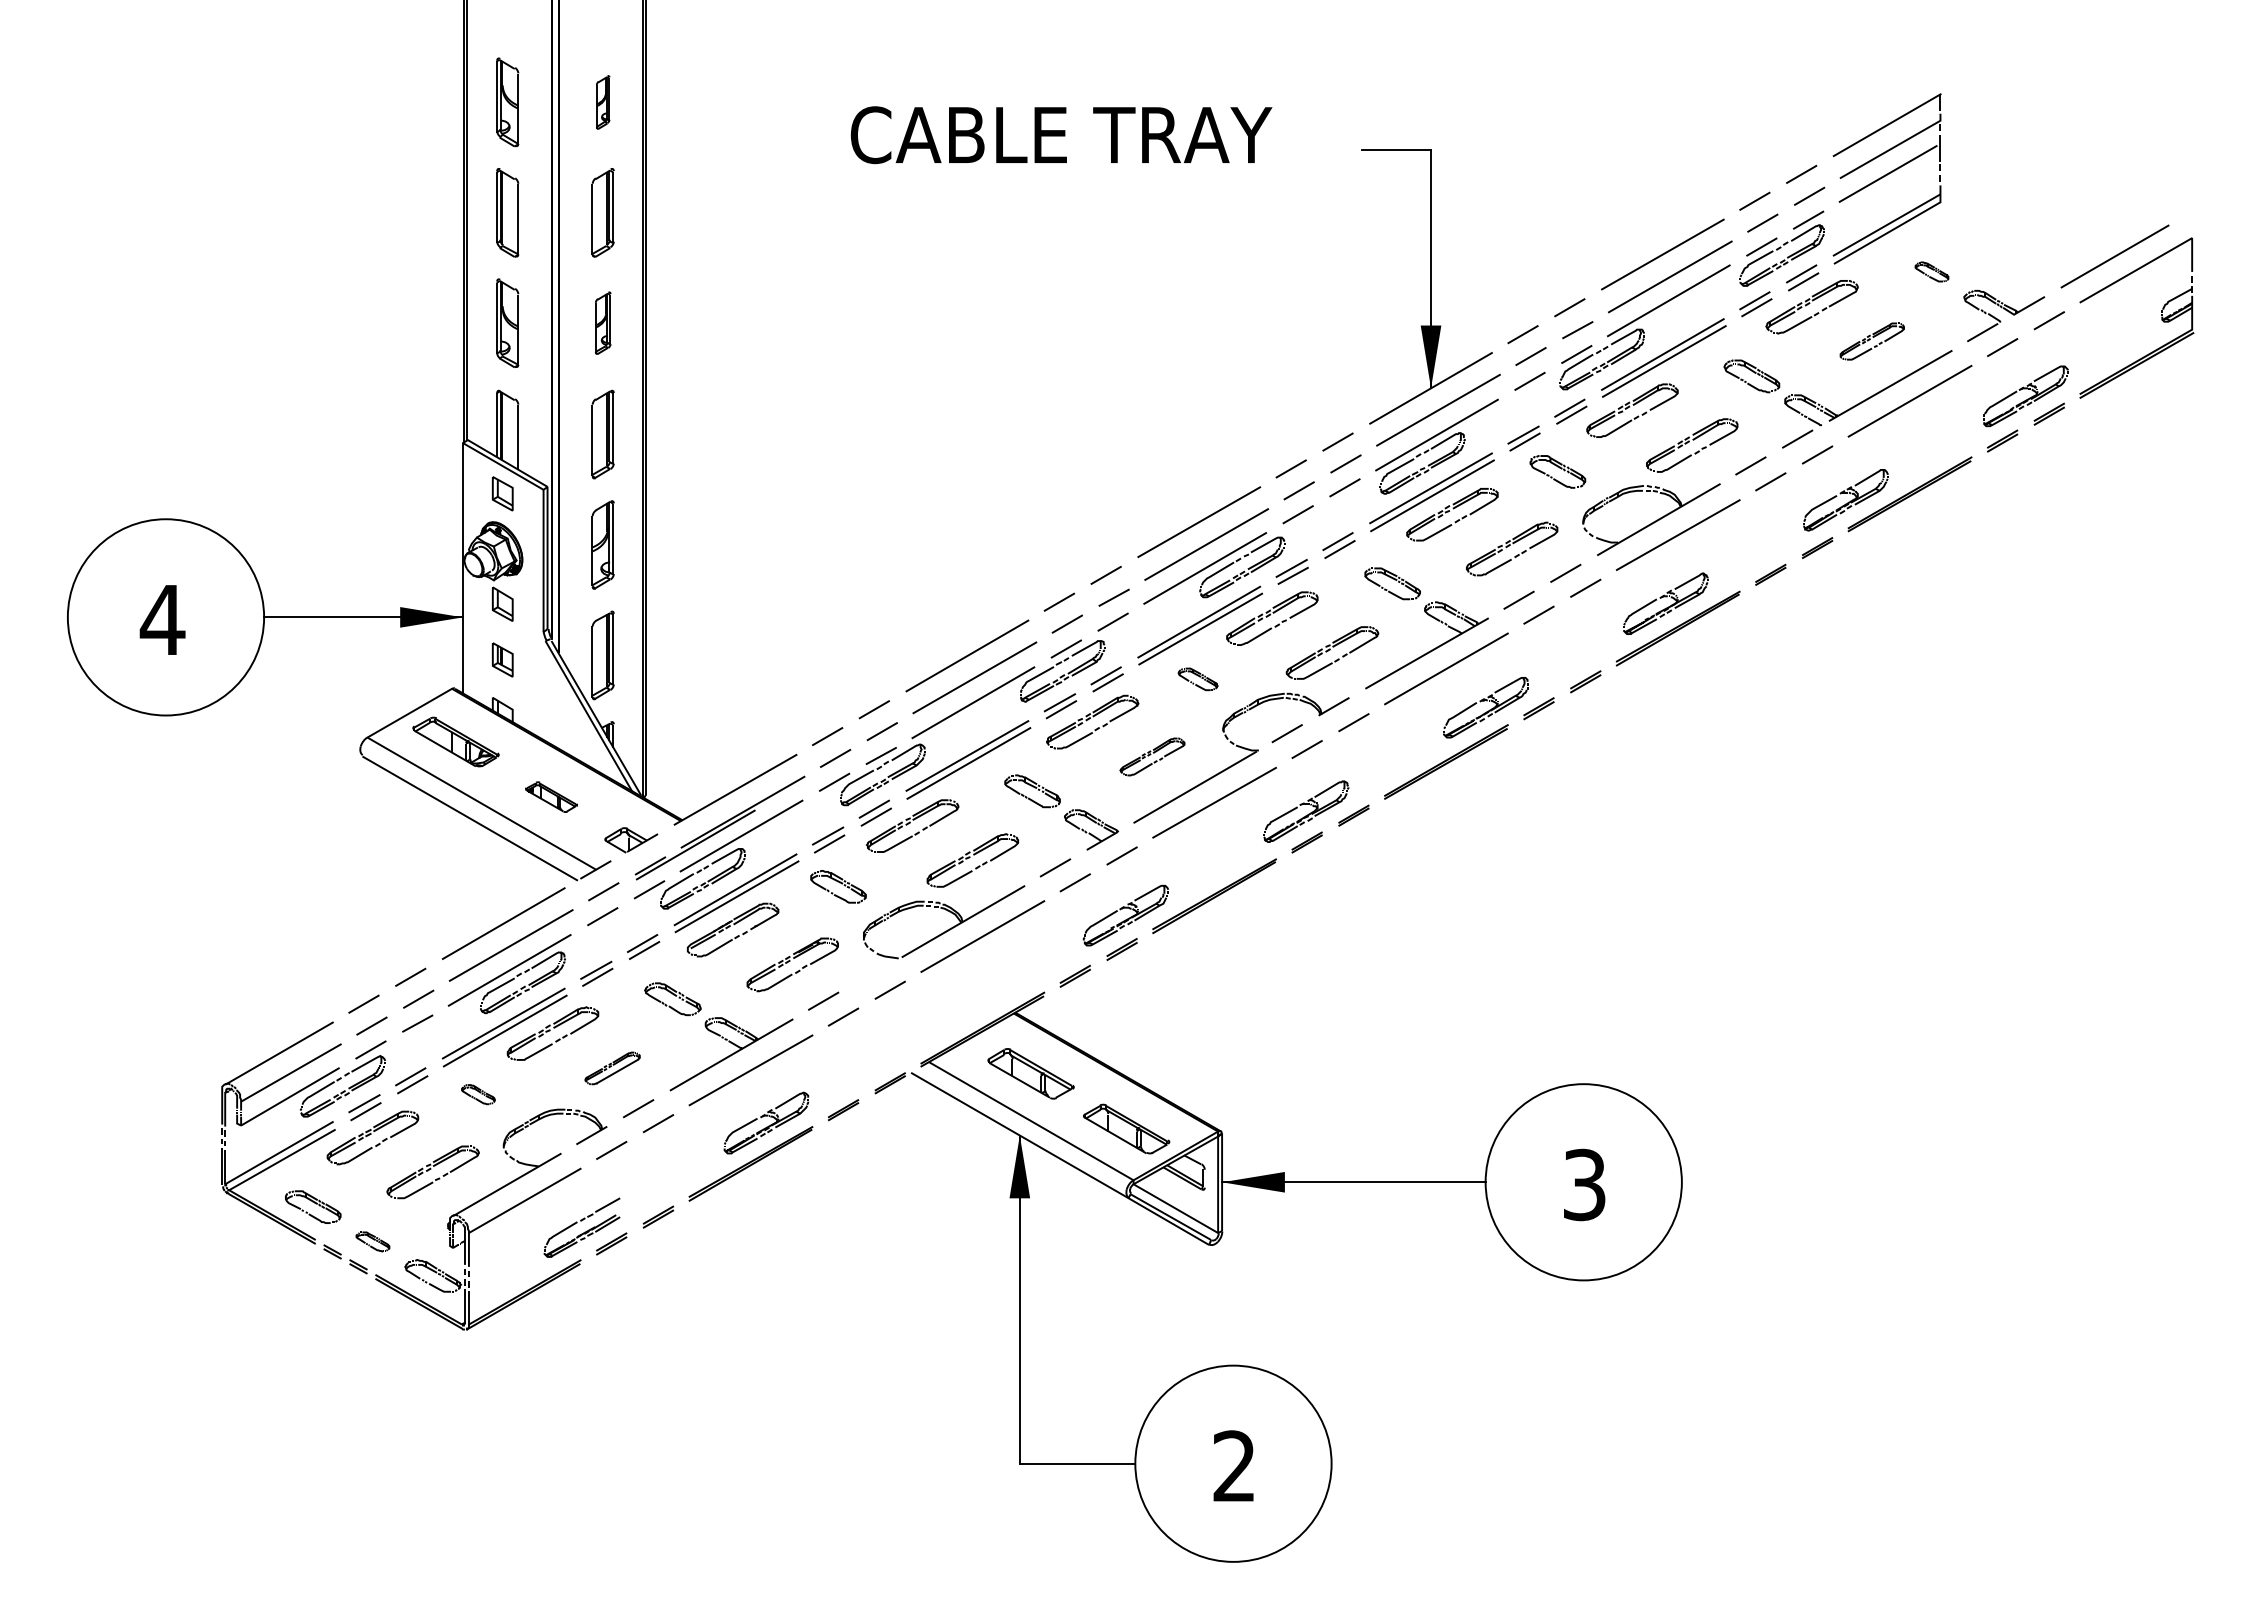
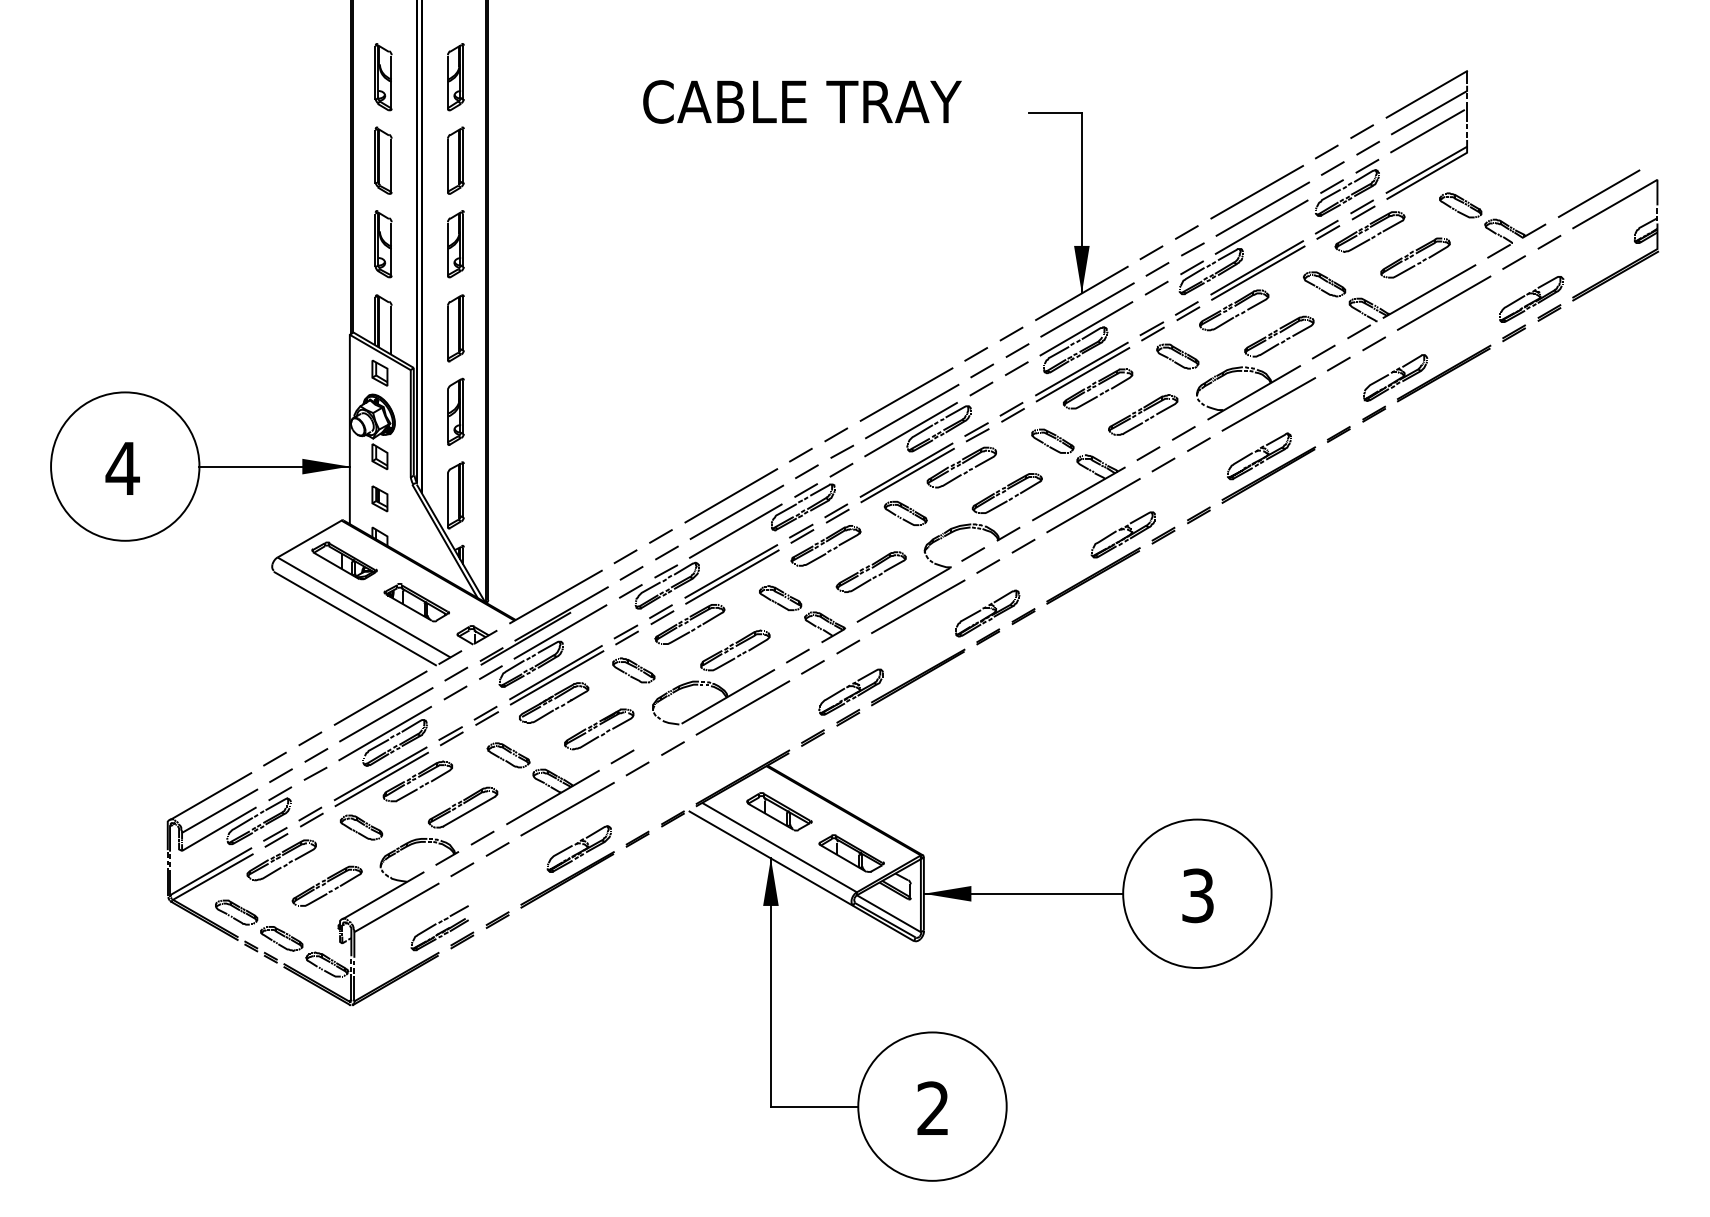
part: (602, 102) -> (455, 77), size x1.67
part: (1931, 271) -> (1460, 205), size x1.67
part: (602, 322) -> (455, 243), size x1.43
part: (1872, 341) -> (1415, 258), size x1.43
part: (1197, 679) -> (905, 513), size x1.43
part: (1152, 756) -> (871, 571), size x1.43
part: (551, 796) -> (416, 602), size x1.67
part: (612, 1068) -> (462, 807), size x1.67
part: (478, 1094) -> (361, 827), size x1.67
part: (372, 1241) -> (281, 938), size x1.67

